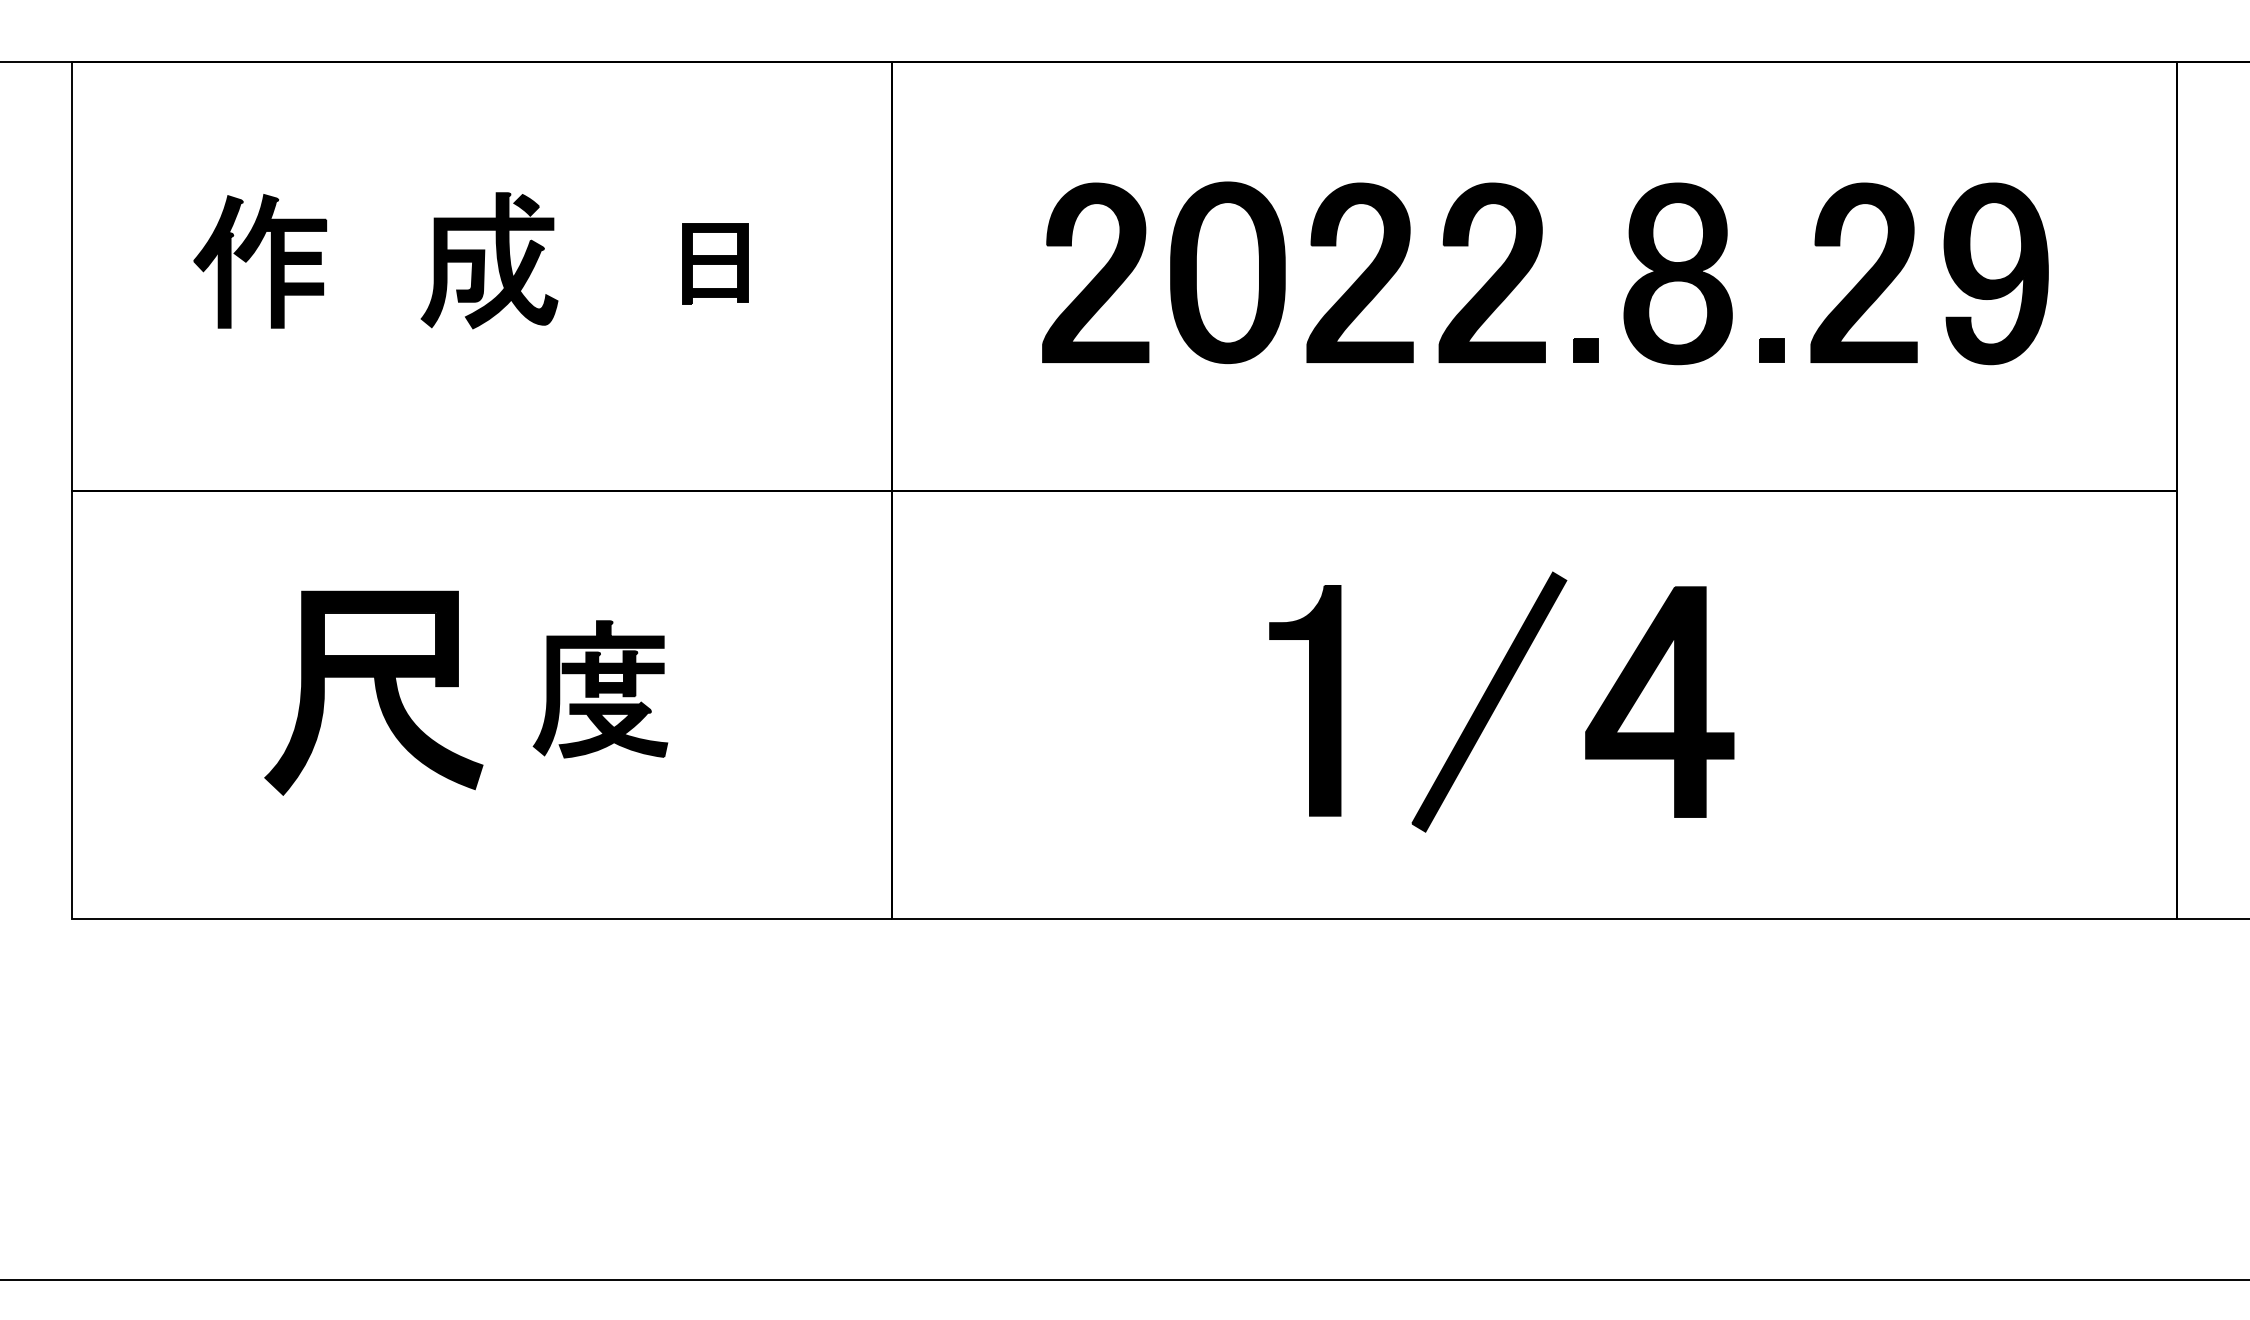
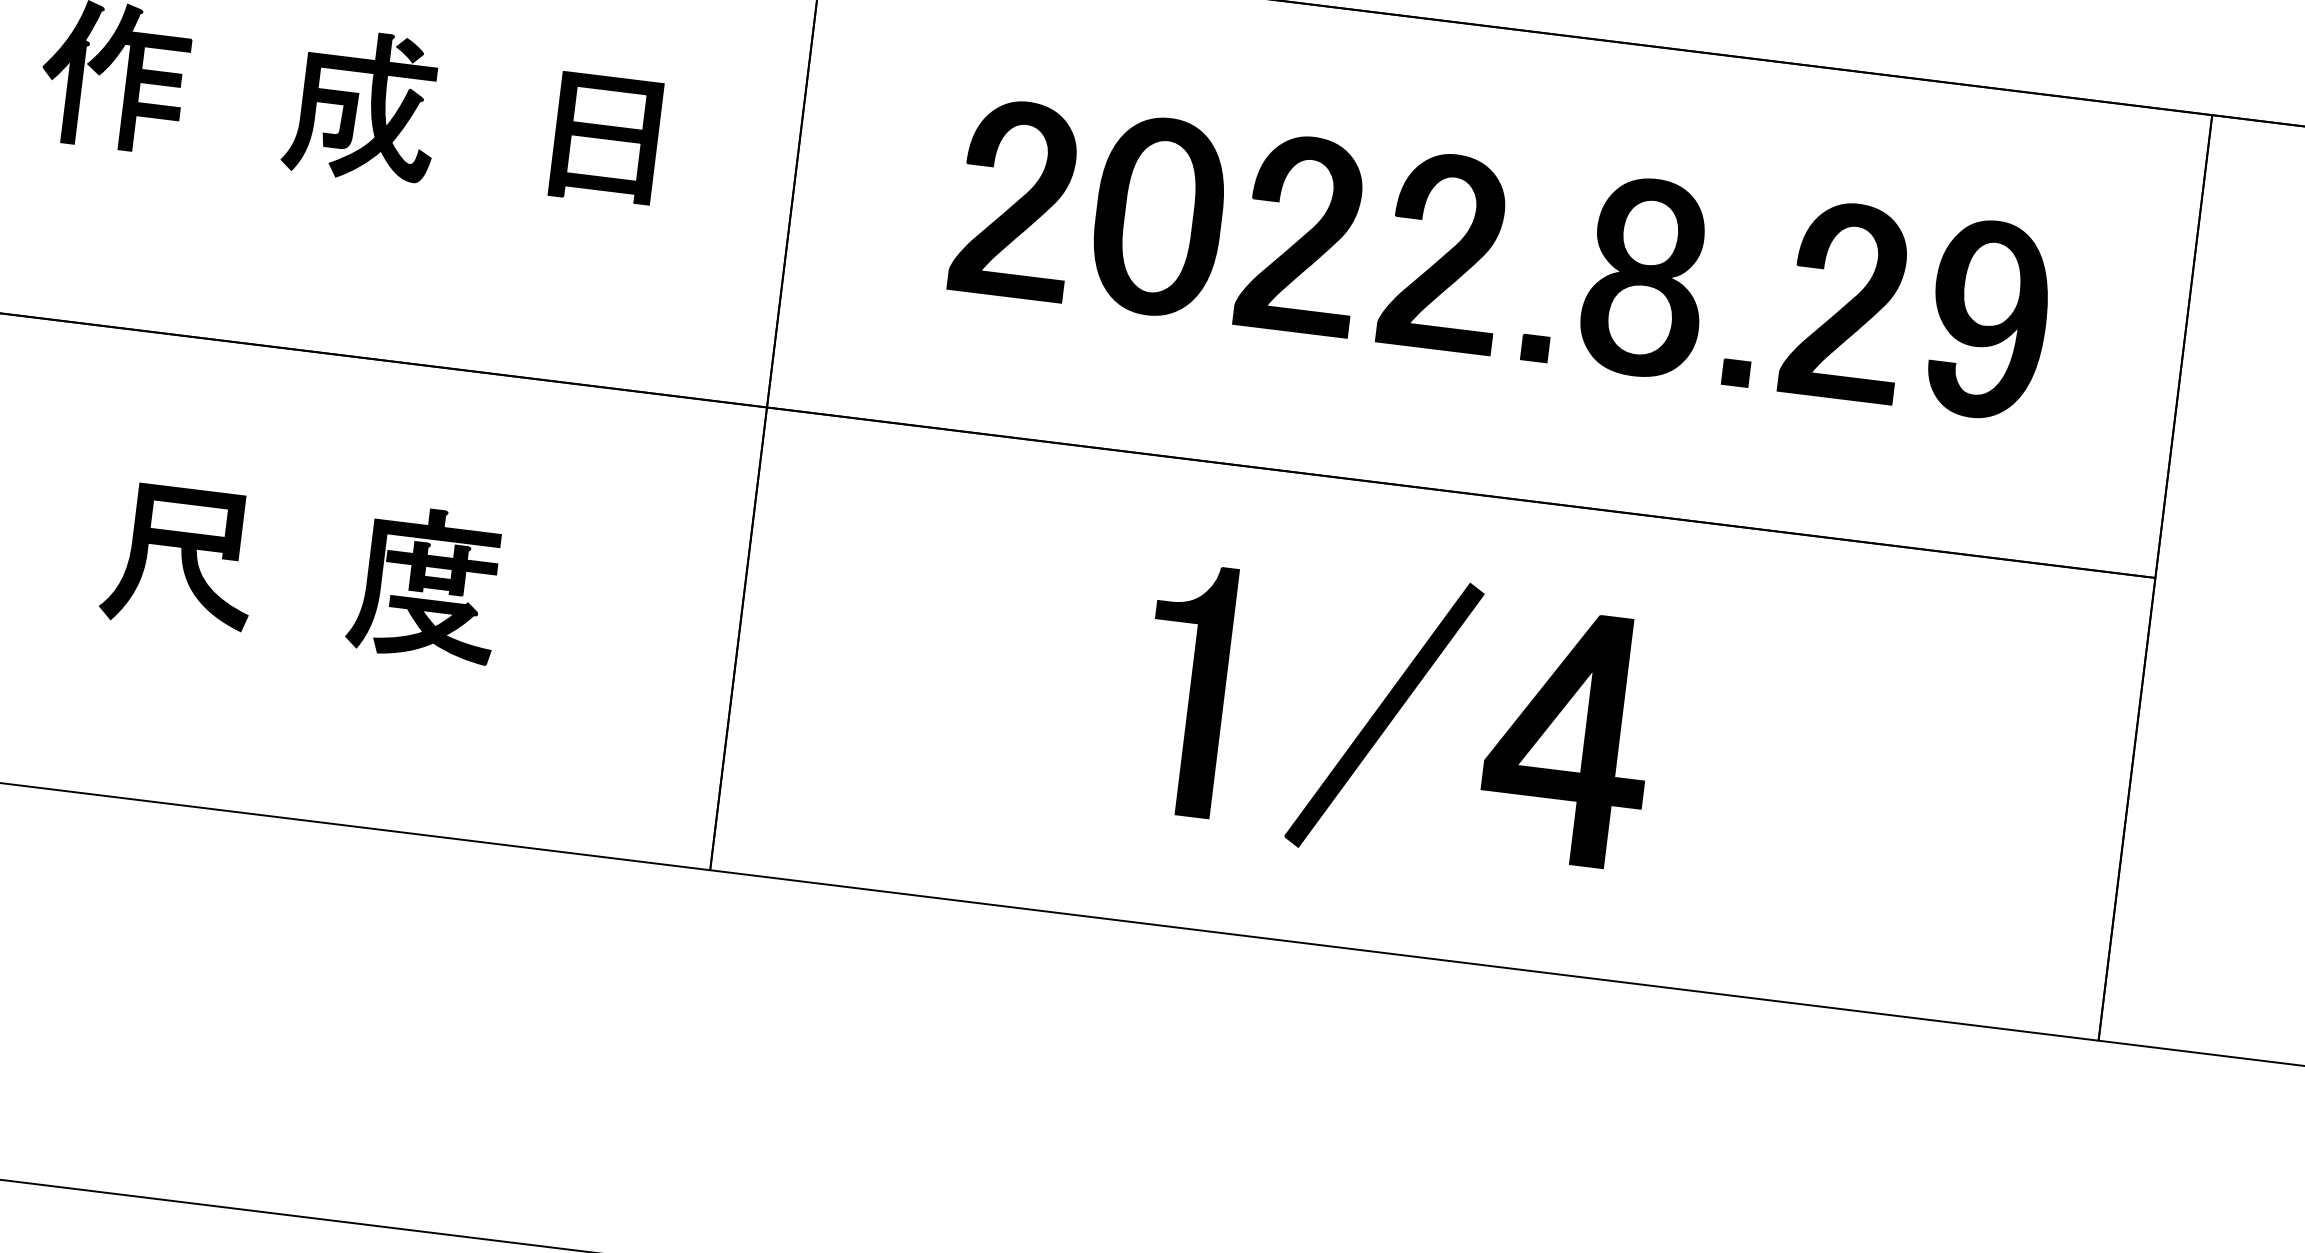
part: (715, 263) -> (606, 138), size x1.43
part: (373, 693) -> (179, 557), size x0.62

